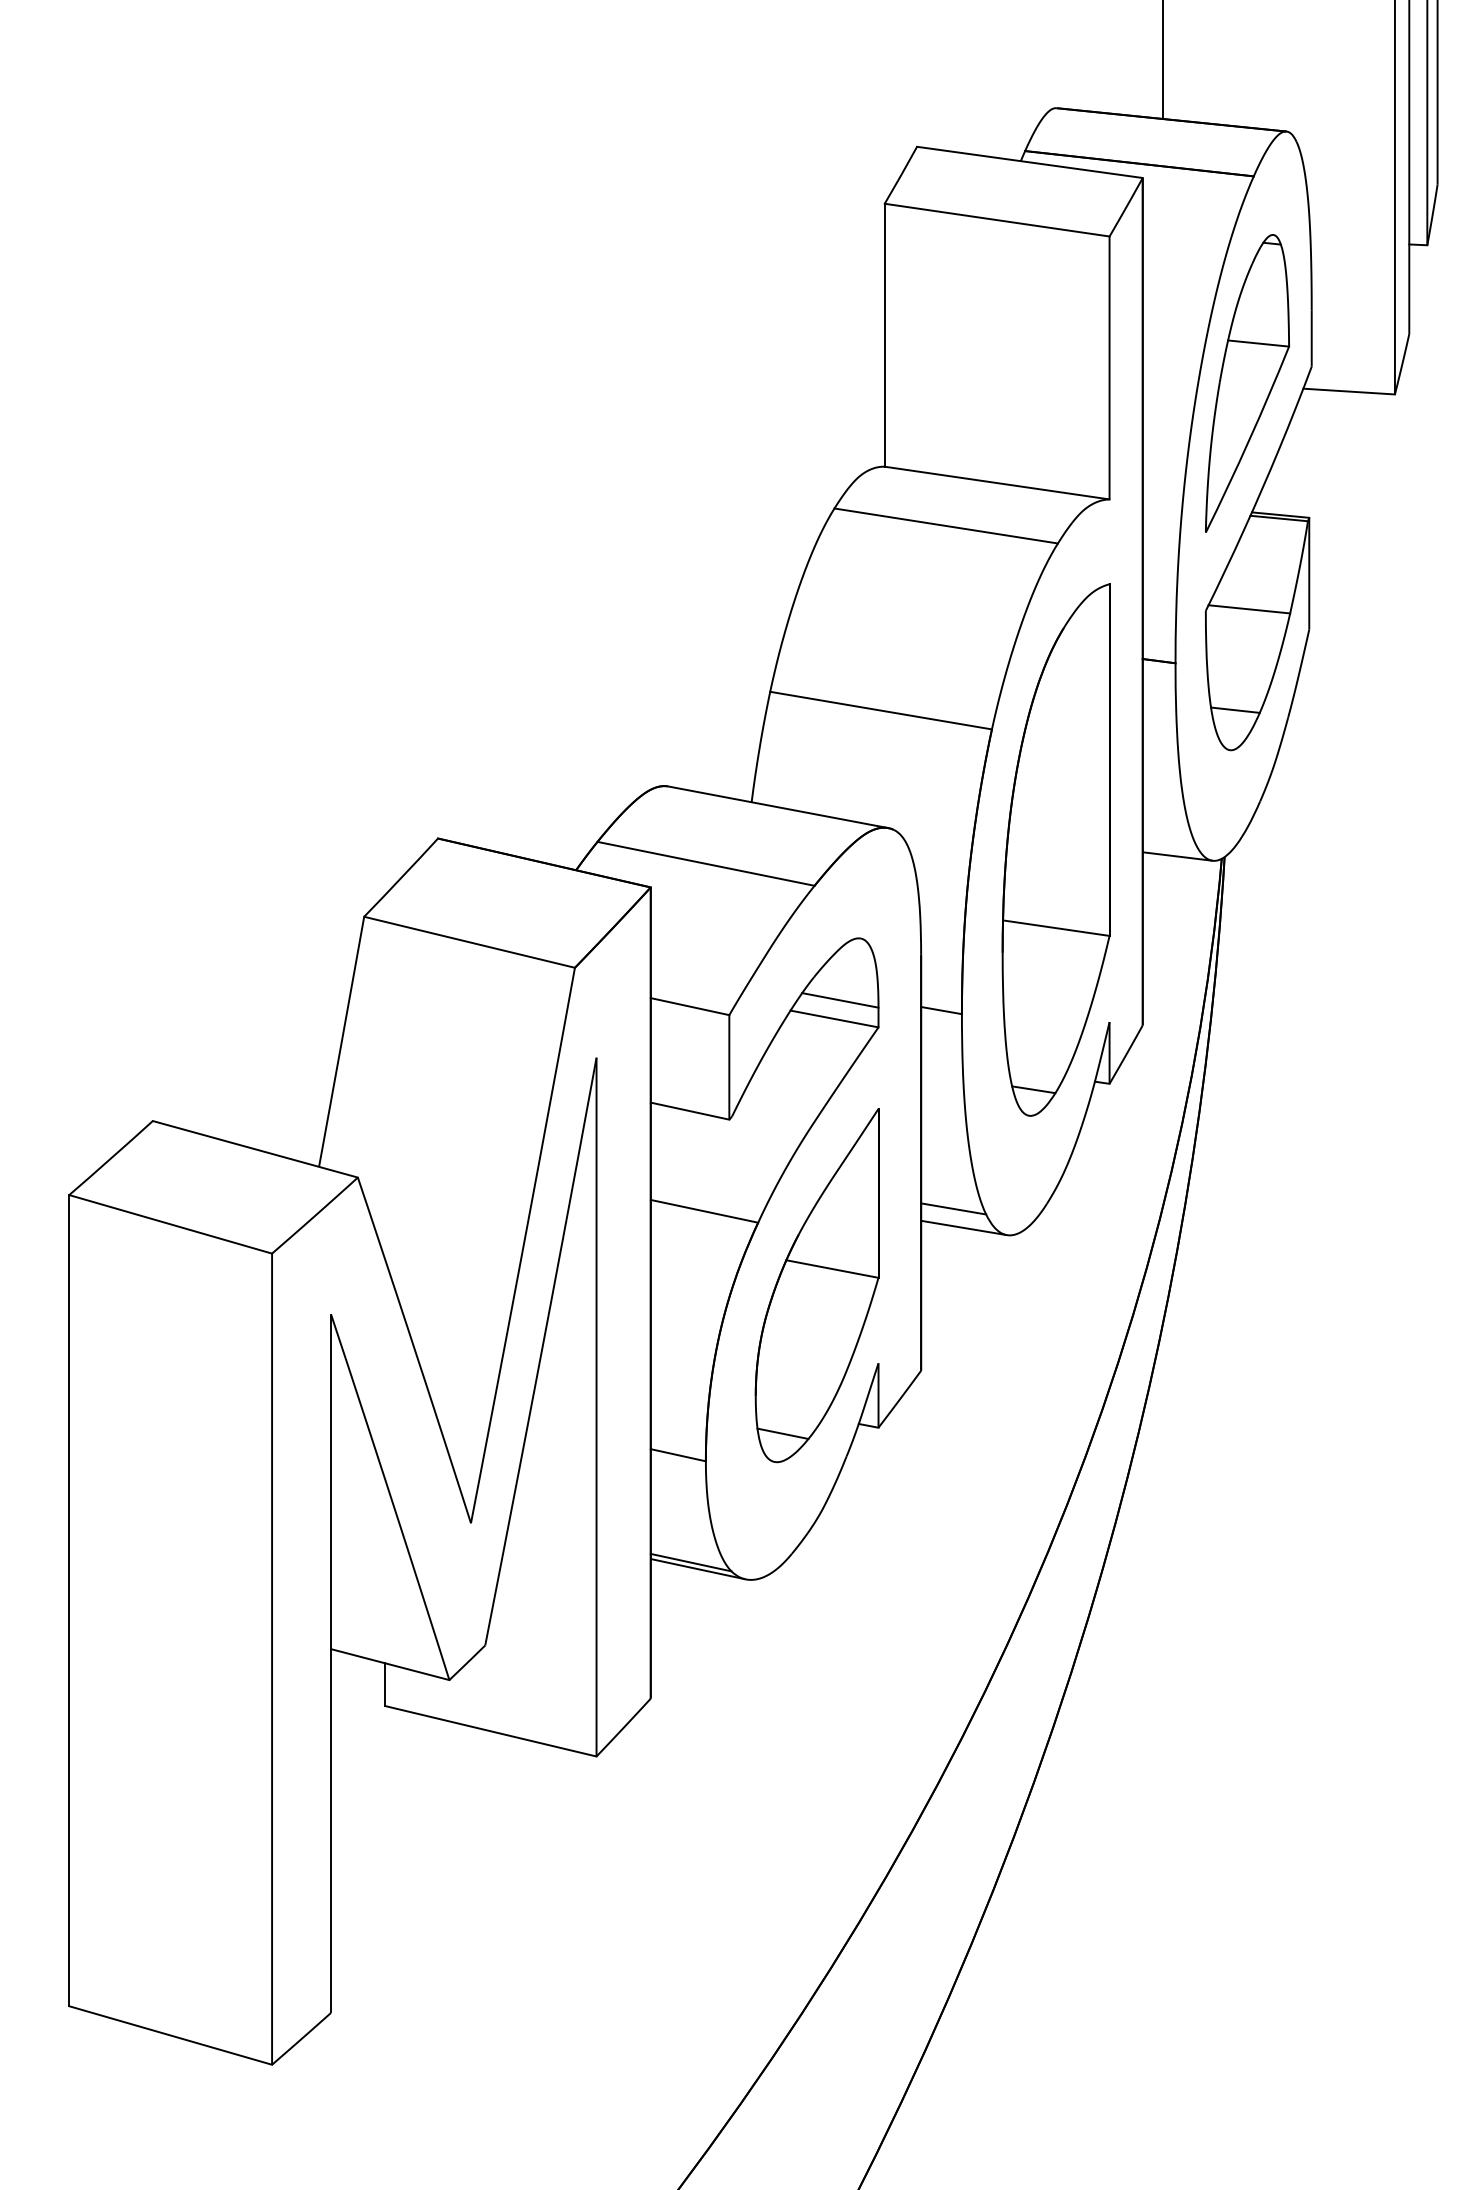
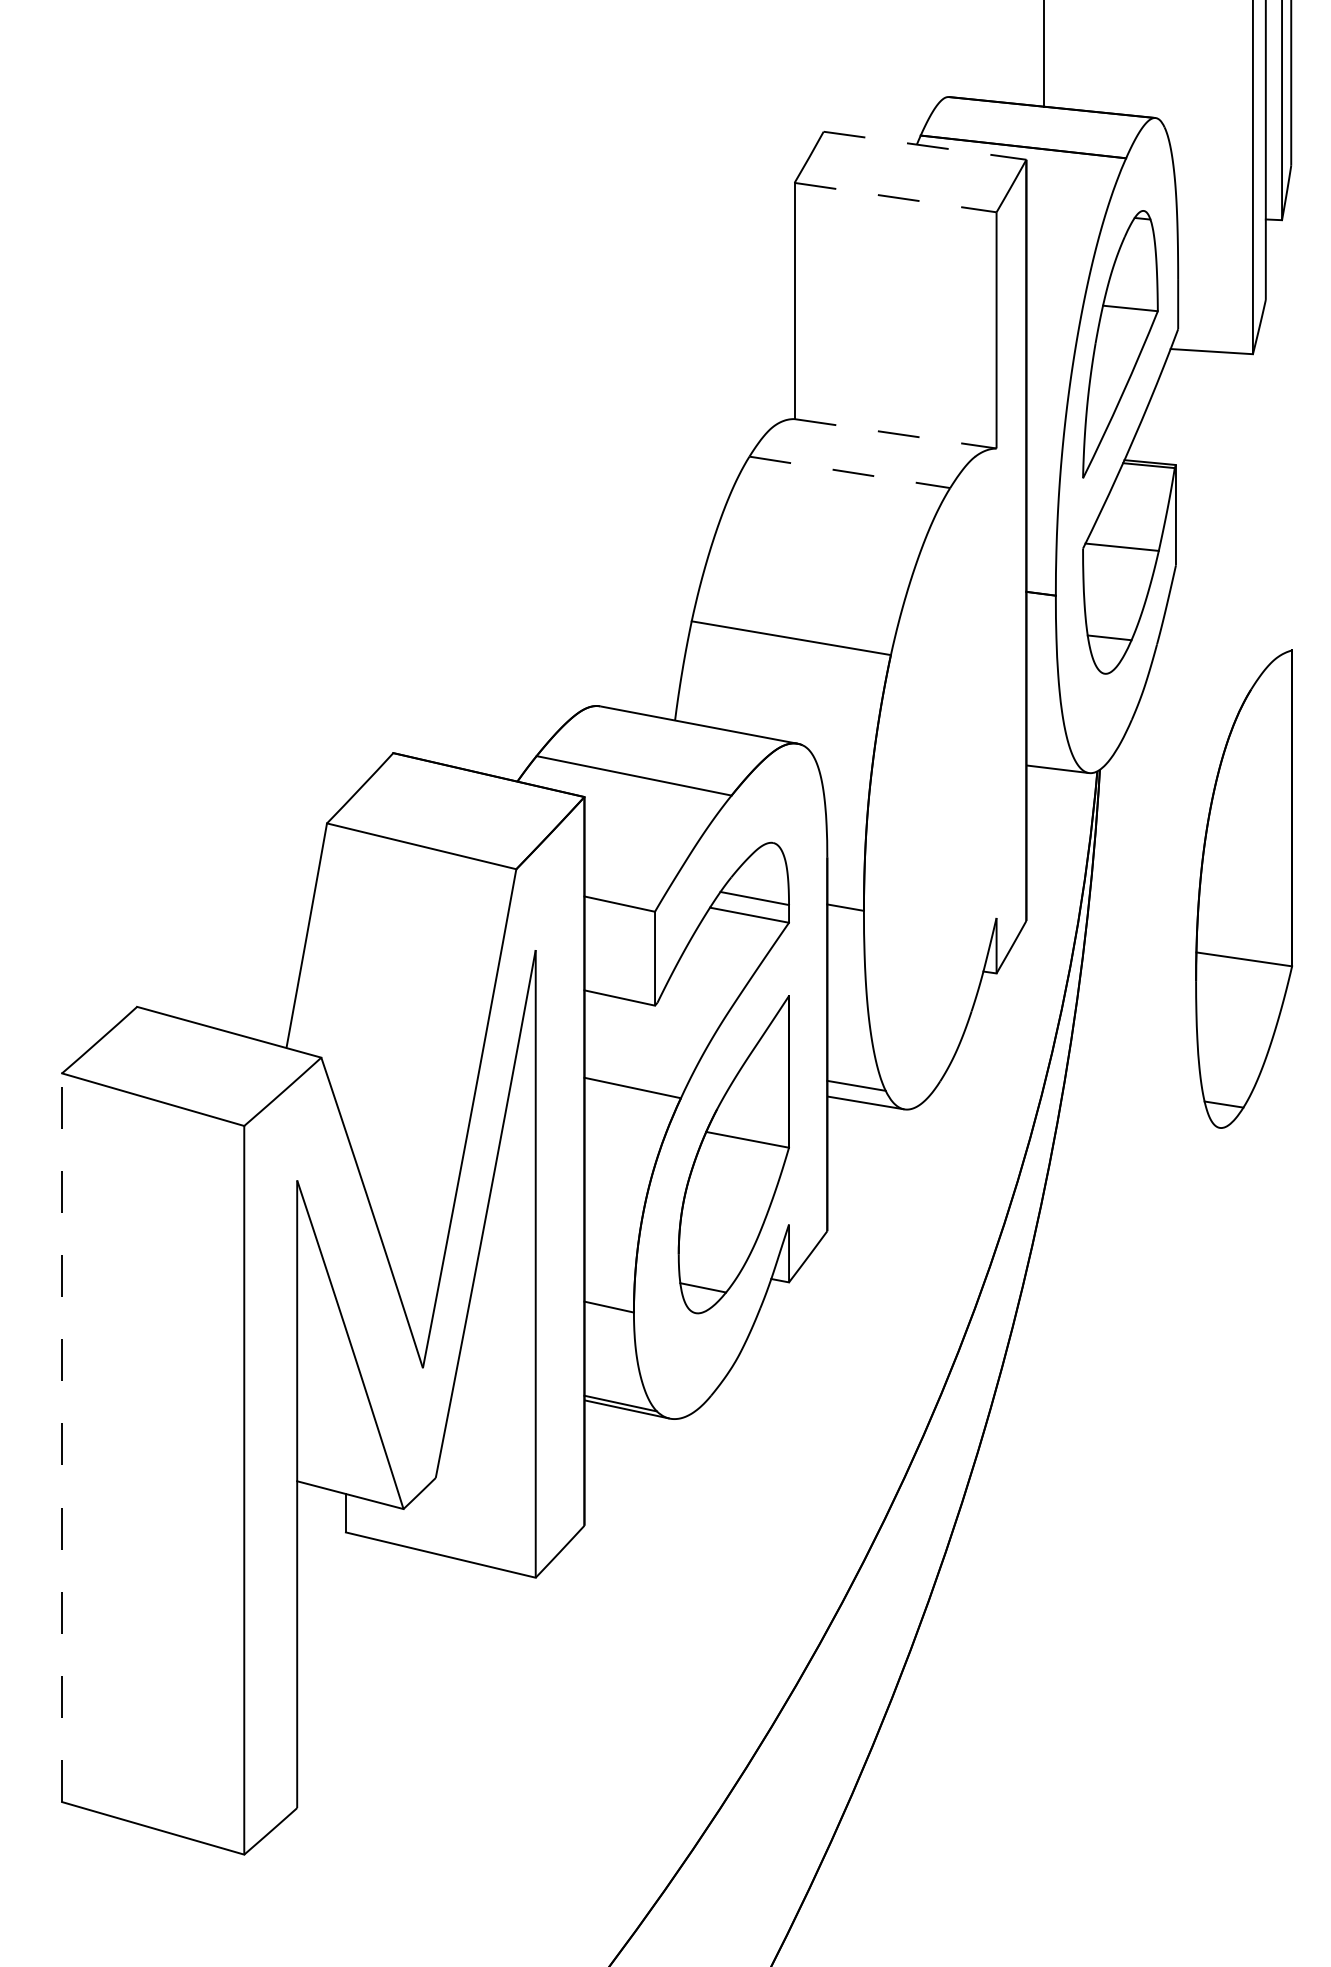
line: (1029, 162) -> (924, 145), solid -> dashed
line: (997, 220) -> (895, 197), solid -> dashed
line: (997, 483) -> (895, 434), solid -> dashed
line: (946, 526) -> (850, 472), solid -> dashed
part: (1055, 849) -> (1243, 888), moved
line: (69, 1600) -> (62, 1437), solid -> dashed

